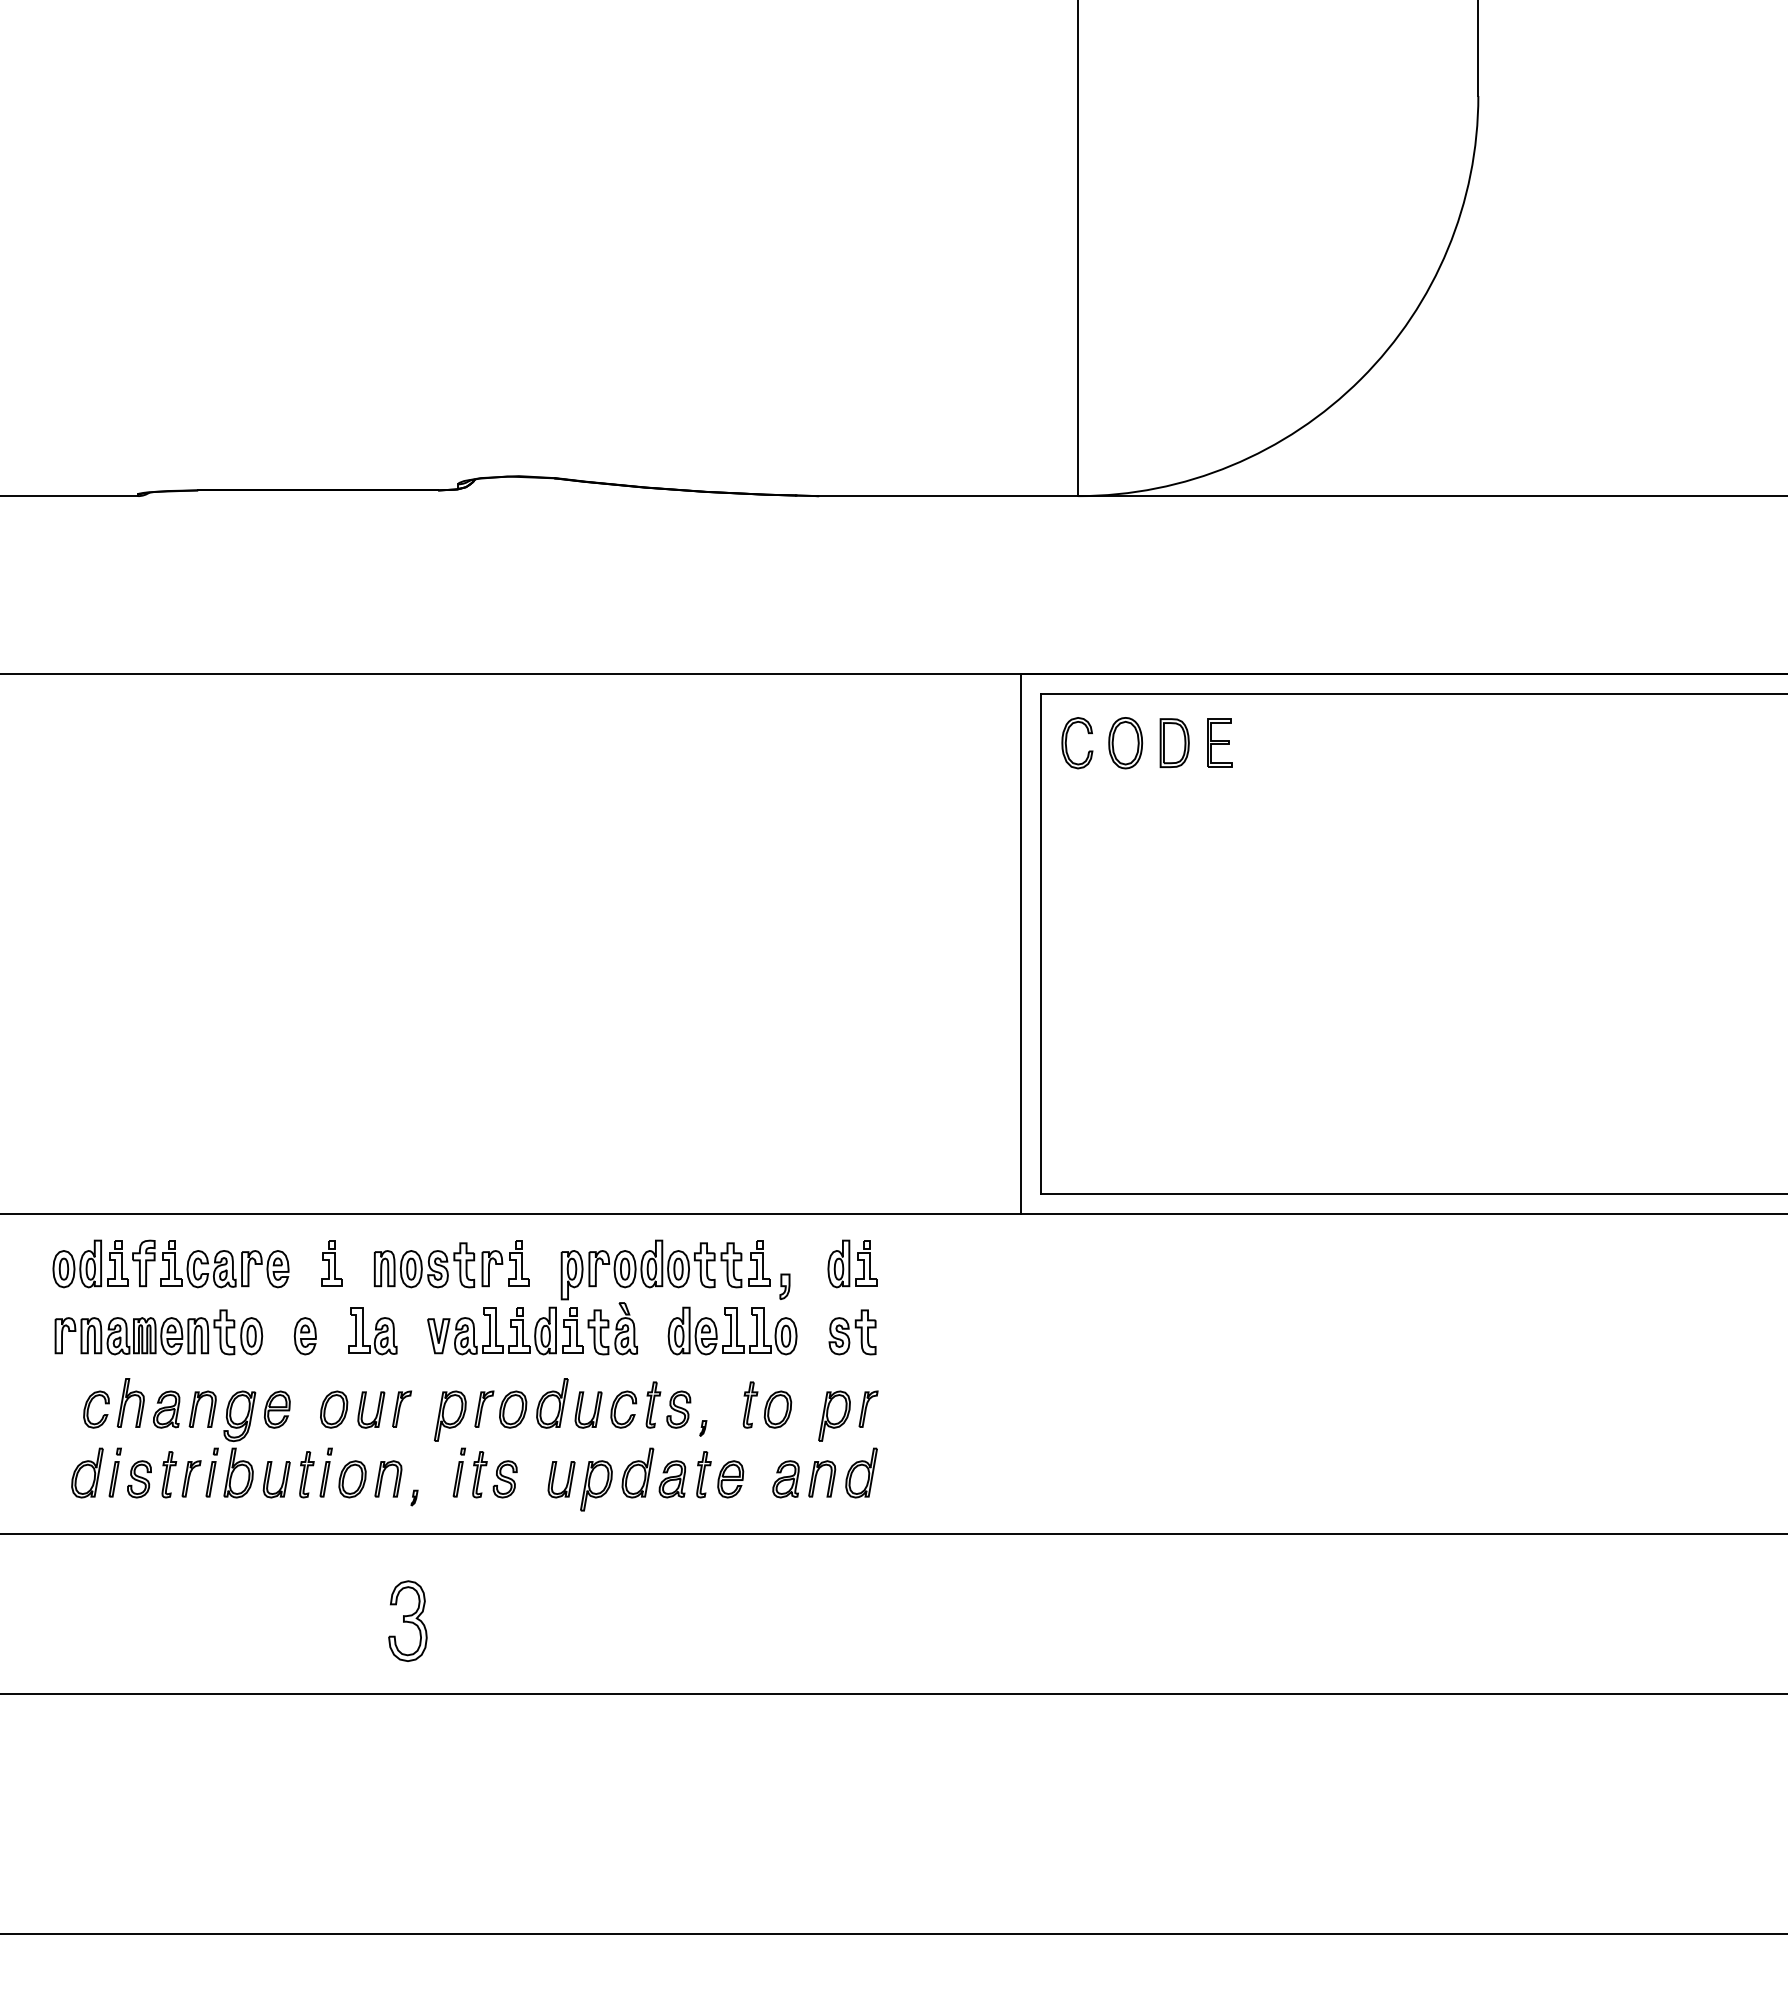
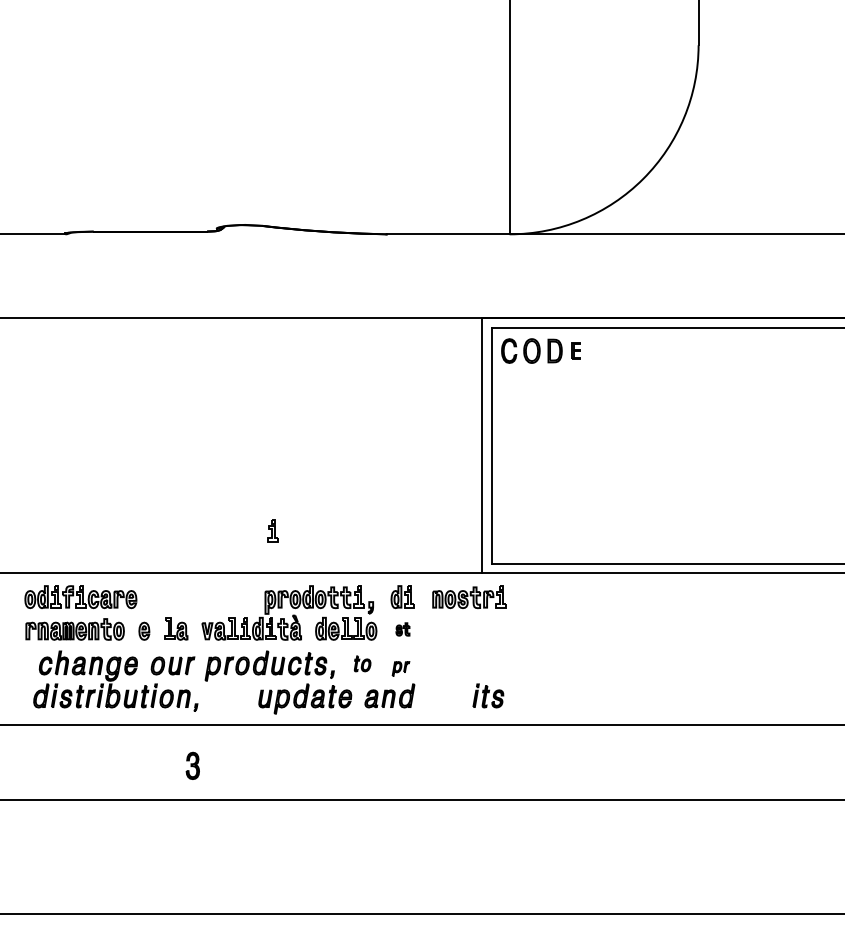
part: (1219, 741) -> (576, 350), size x0.7
part: (331, 1262) -> (272, 530), moved
part: (451, 1264) -> (469, 597), moved
part: (851, 1332) -> (402, 629), size x0.6
part: (767, 1404) -> (362, 663), size x0.7
part: (847, 1414) -> (400, 668), size x0.6
part: (485, 1472) -> (488, 695), moved
part: (407, 1620) -> (192, 765), size x0.7

